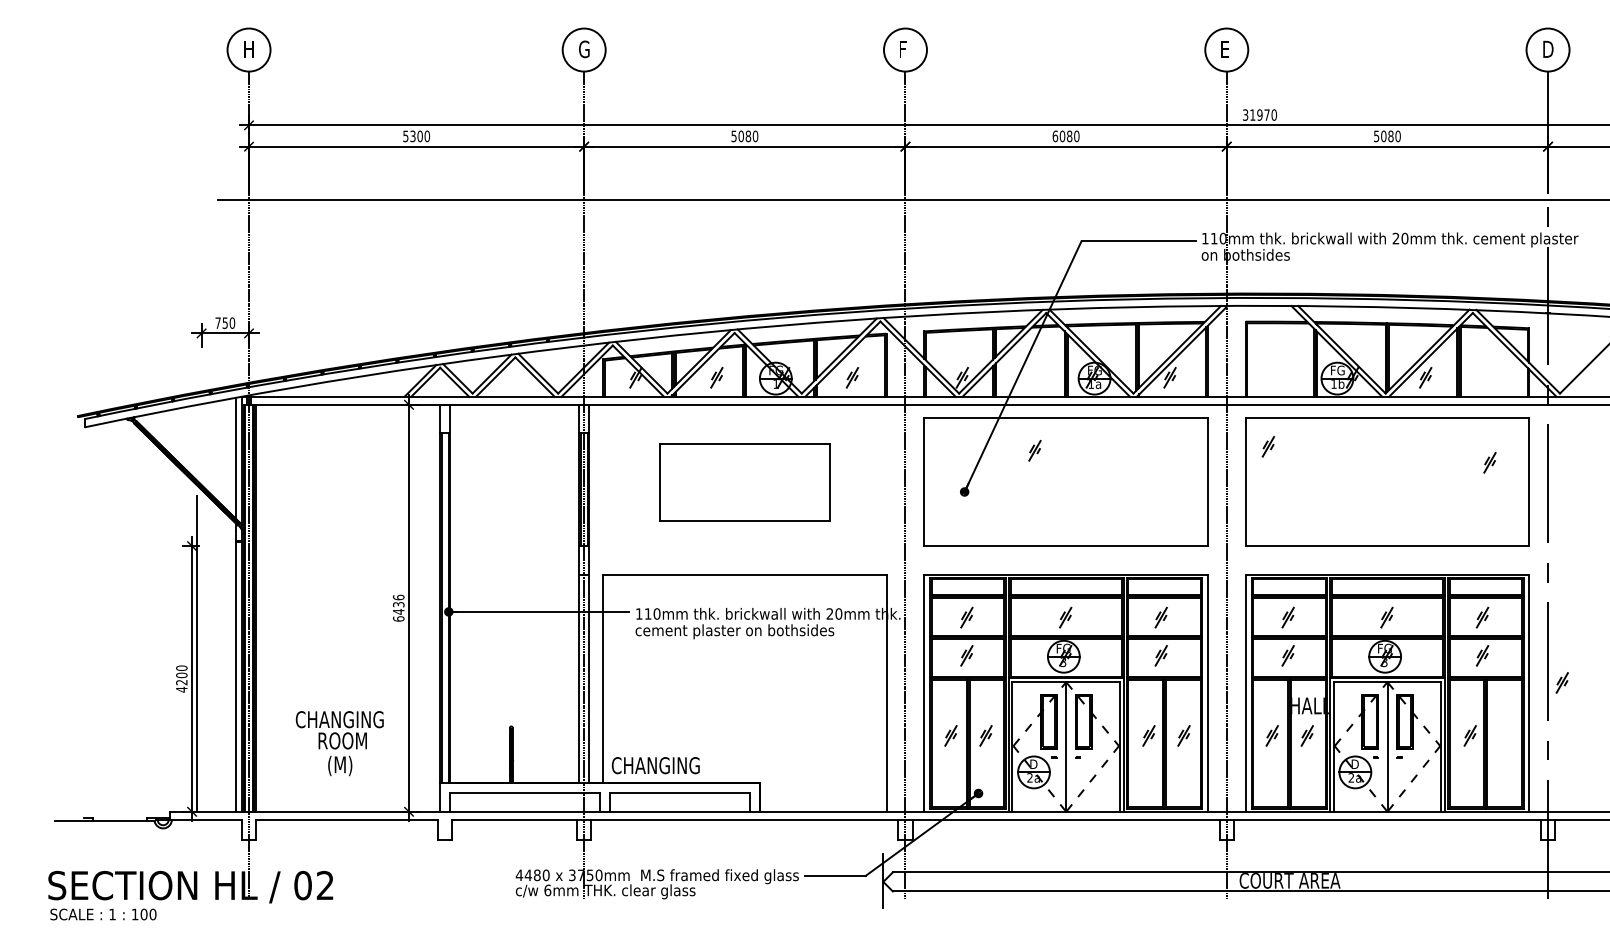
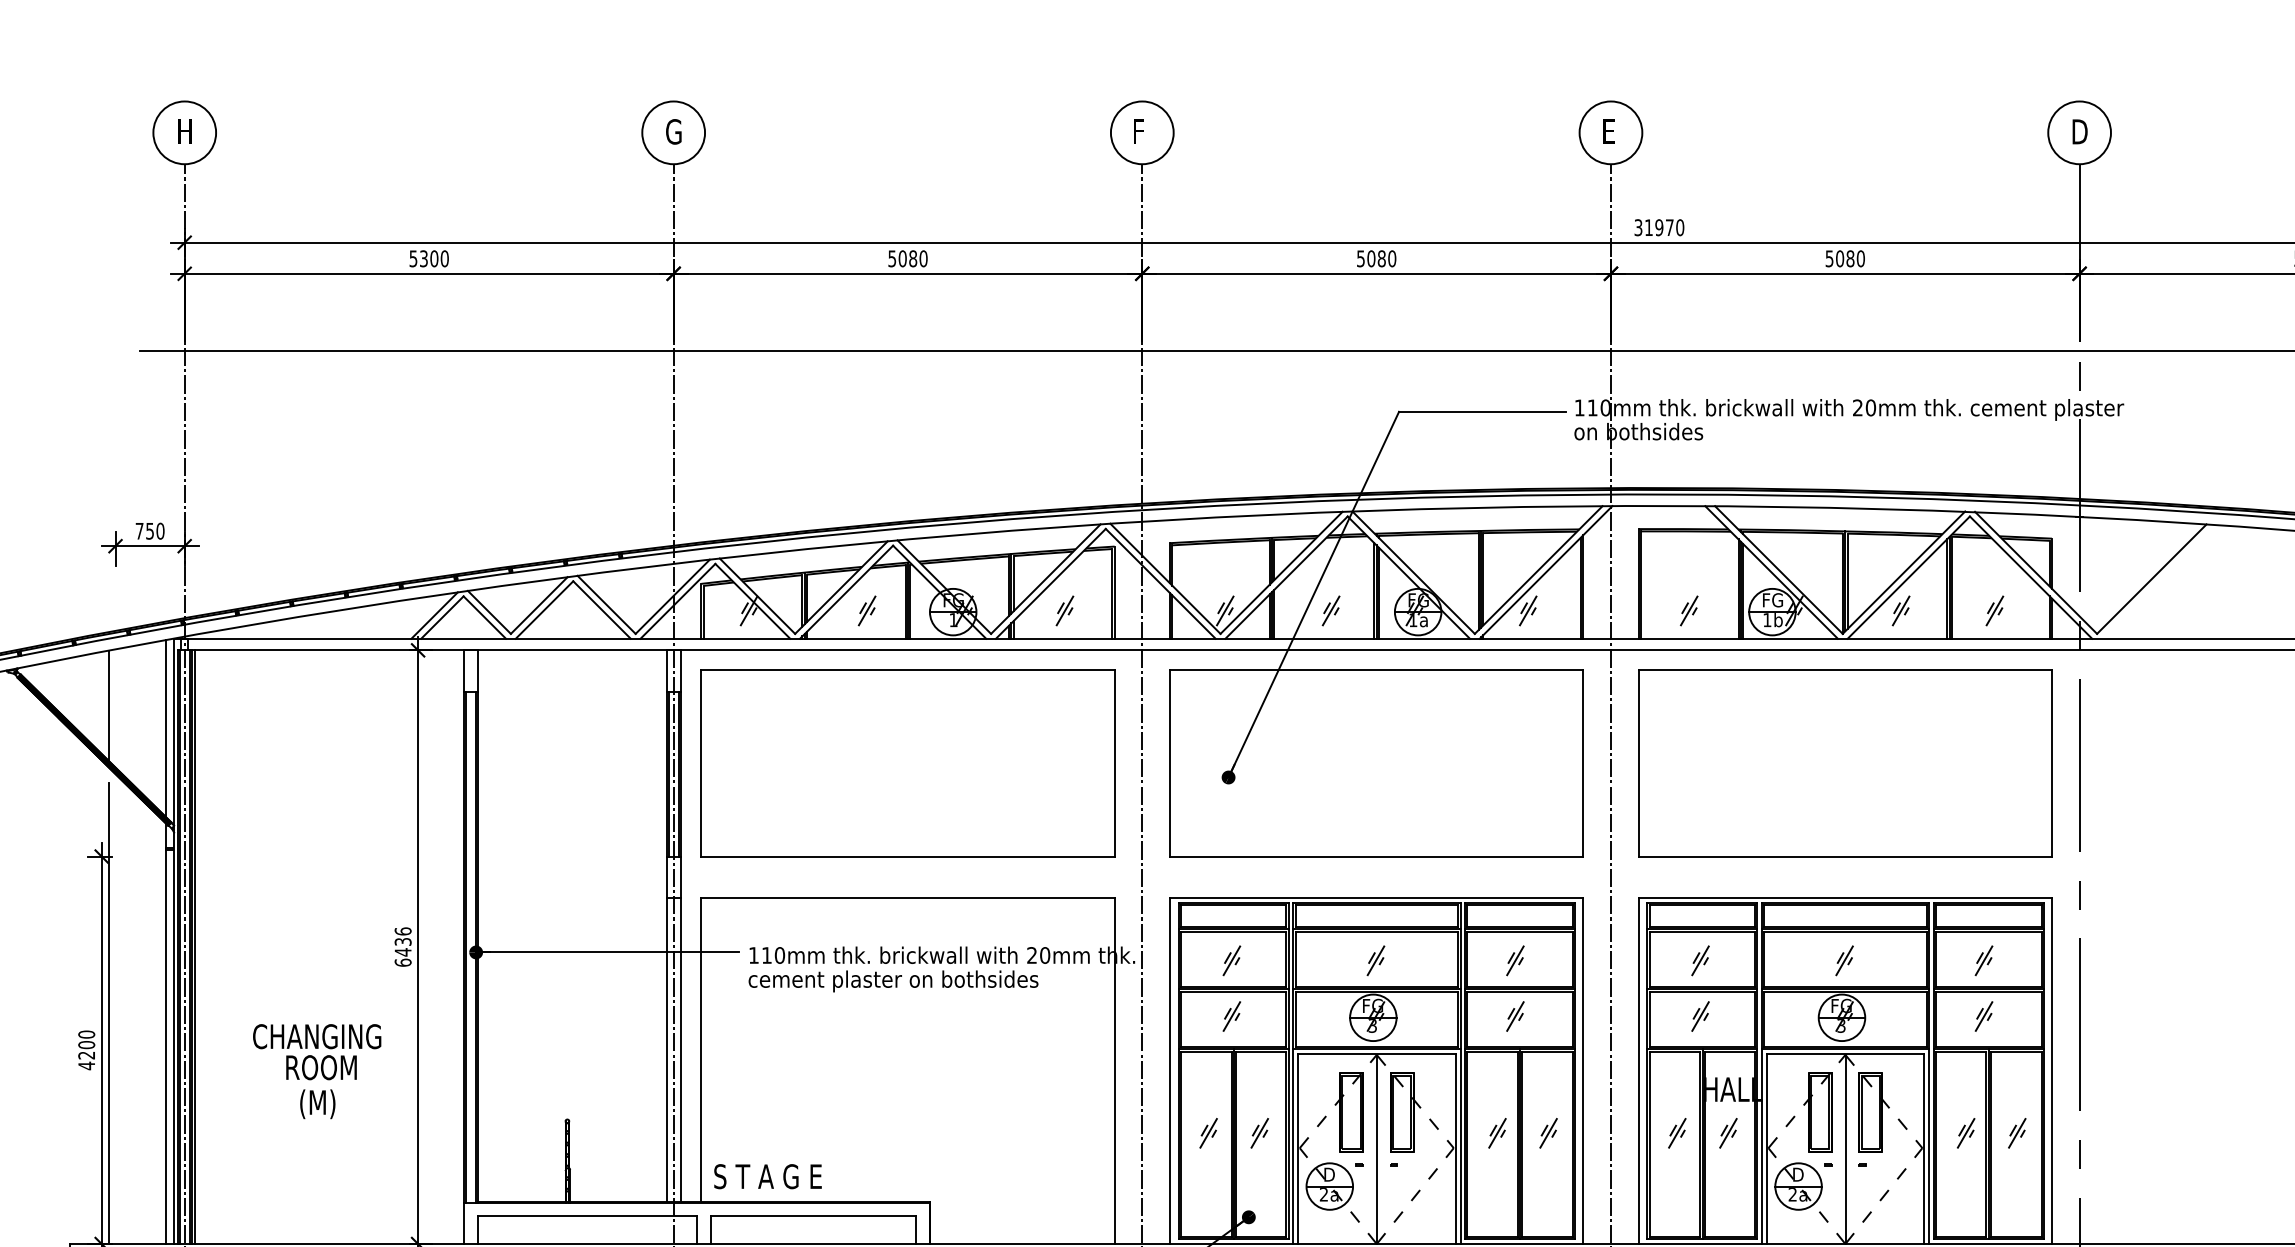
text: (1055, 136) -> (1361, 258), 6080 -> 5080
line: (196, 442) -> (108, 705), added
part: (1268, 446) -> (1689, 610), moved
part: (1034, 450) -> (1330, 610), moved
part: (1489, 462) -> (1994, 610), moved
part: (744, 481) -> (907, 762), size x1.67
part: (1561, 682) -> (2016, 1132), moved
text: (339, 743) -> (316, 1071), moved
text: (655, 765) -> (777, 1176), CHANGING -> S T A G E

